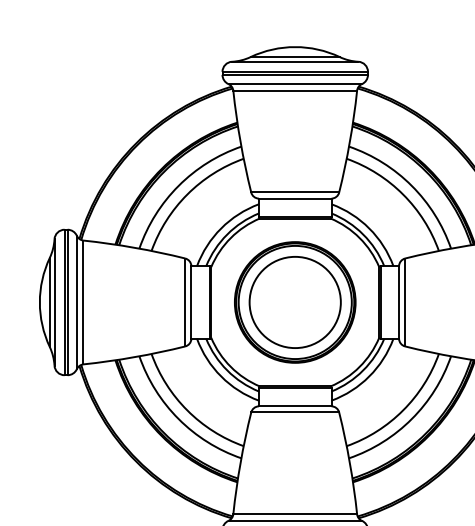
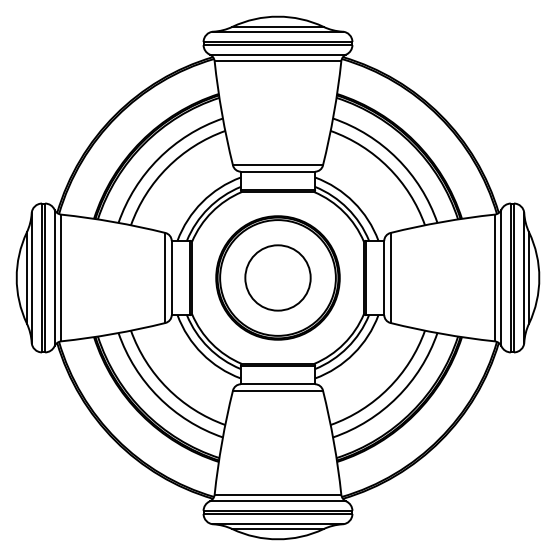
circle: (294, 302) -> (277, 277), size x0.7

